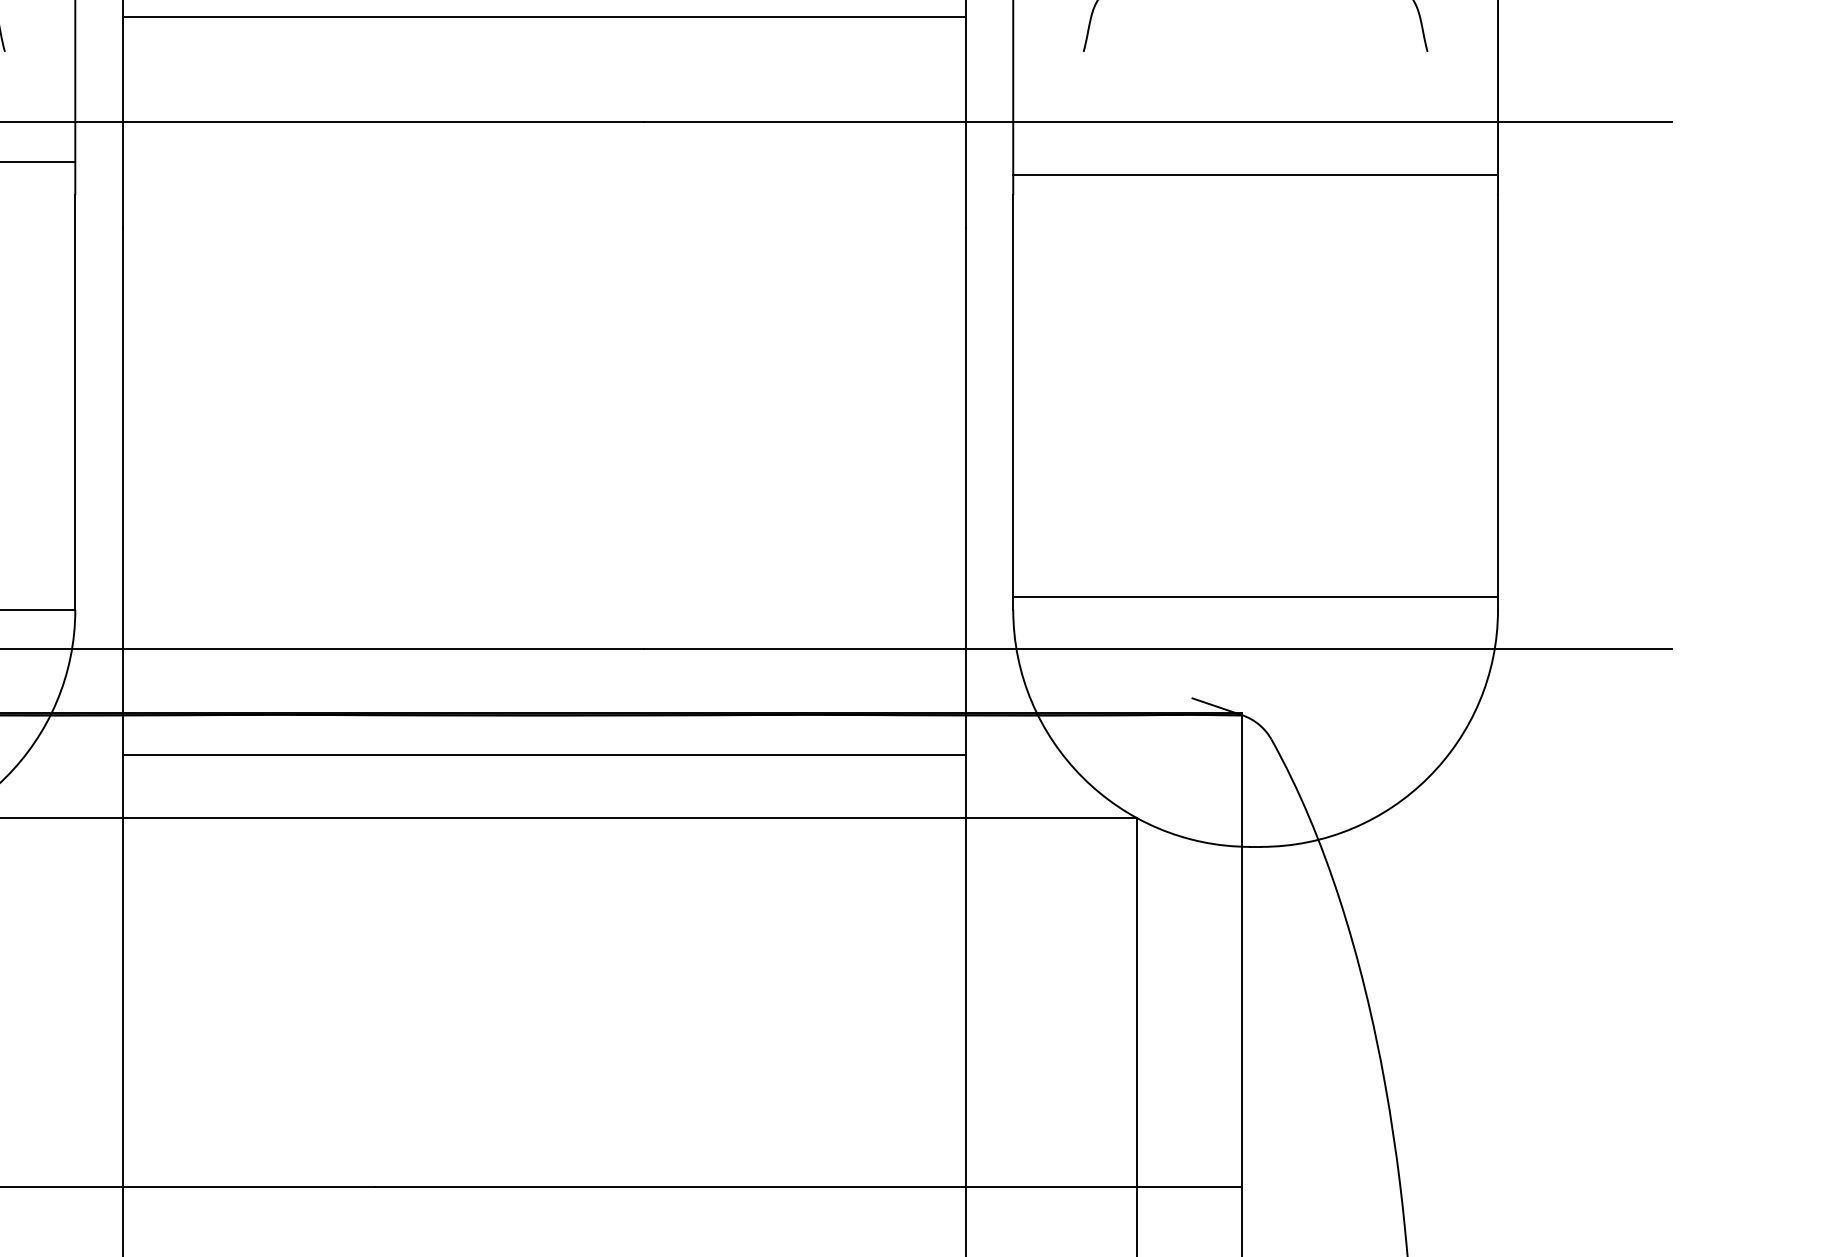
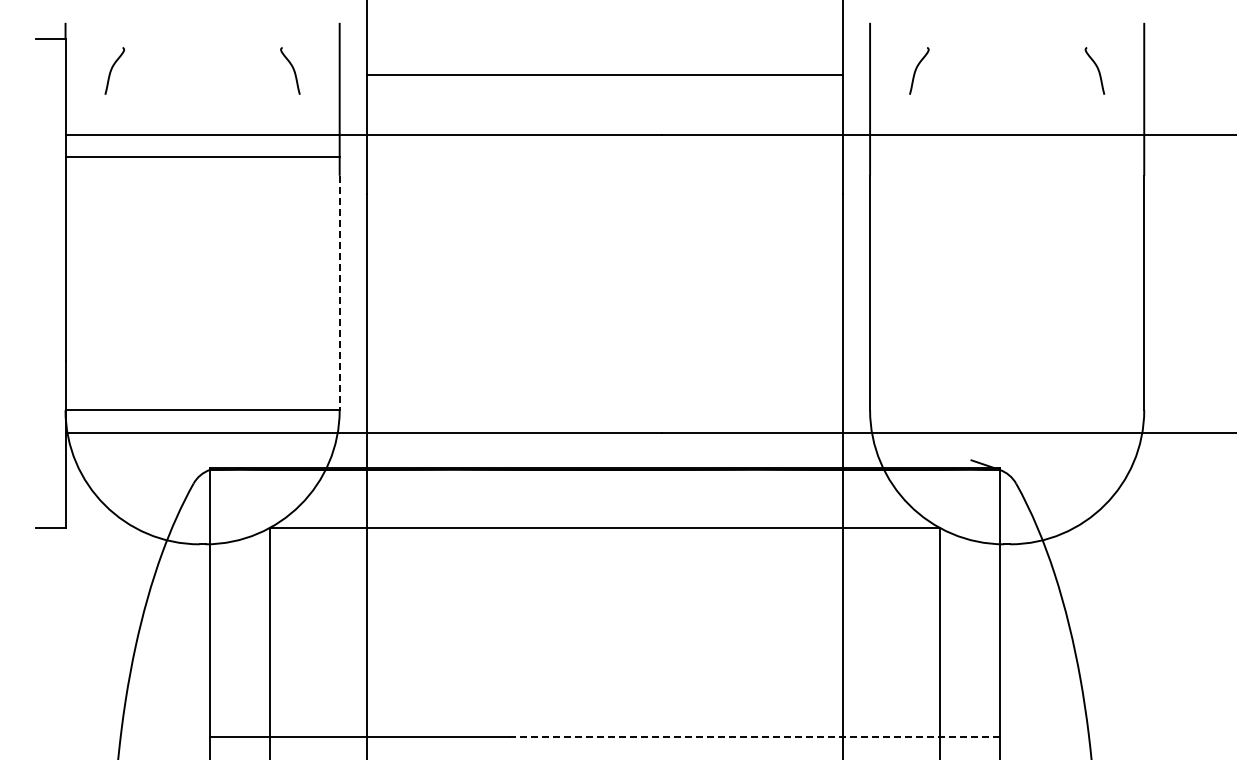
line: (1256, 175) -> (1007, 164), removed
line: (74, 403) -> (339, 293), solid -> dashed
line: (1256, 596) -> (1007, 402), removed
line: (543, 755) -> (604, 492), removed
line: (807, 1186) -> (753, 736), solid -> dashed

